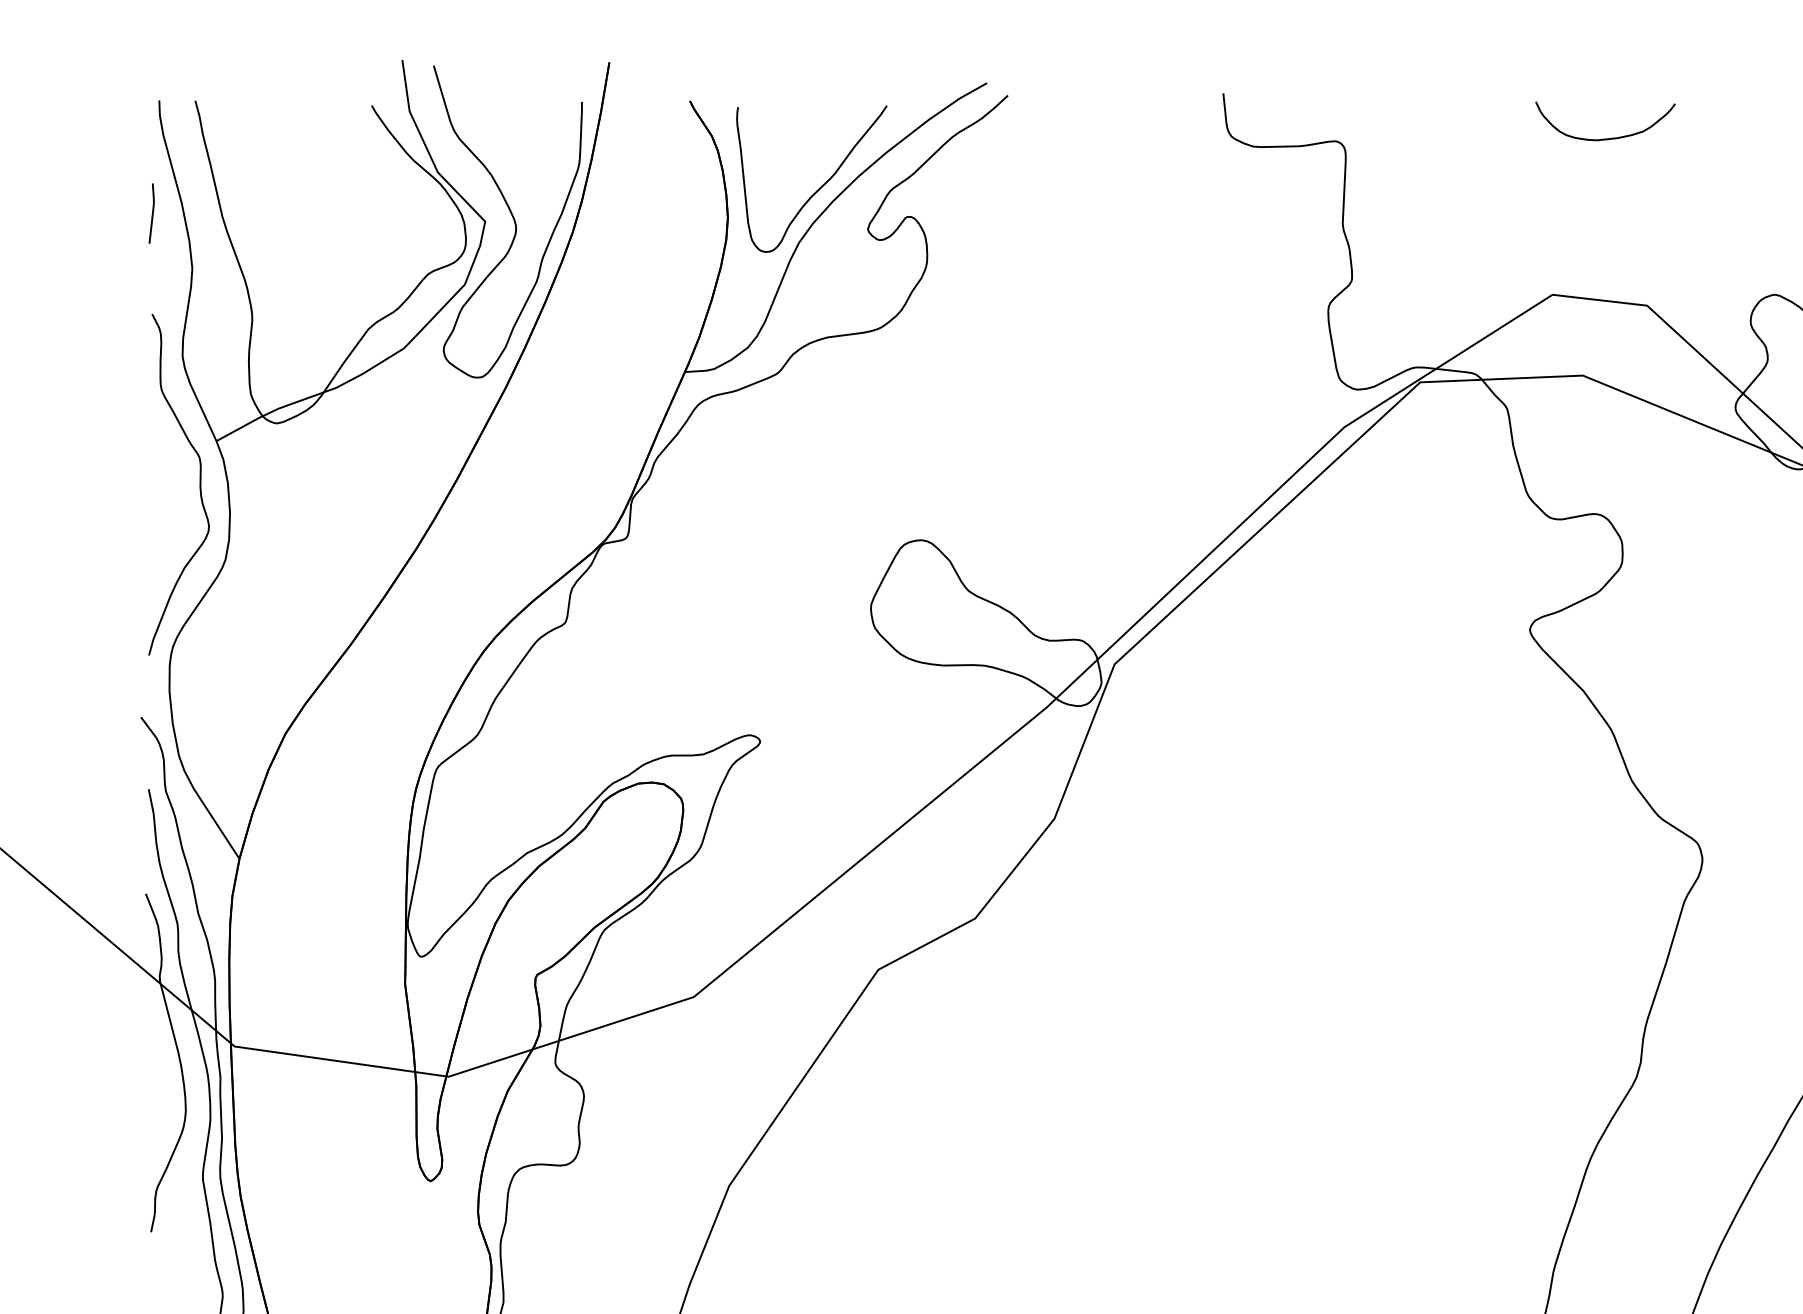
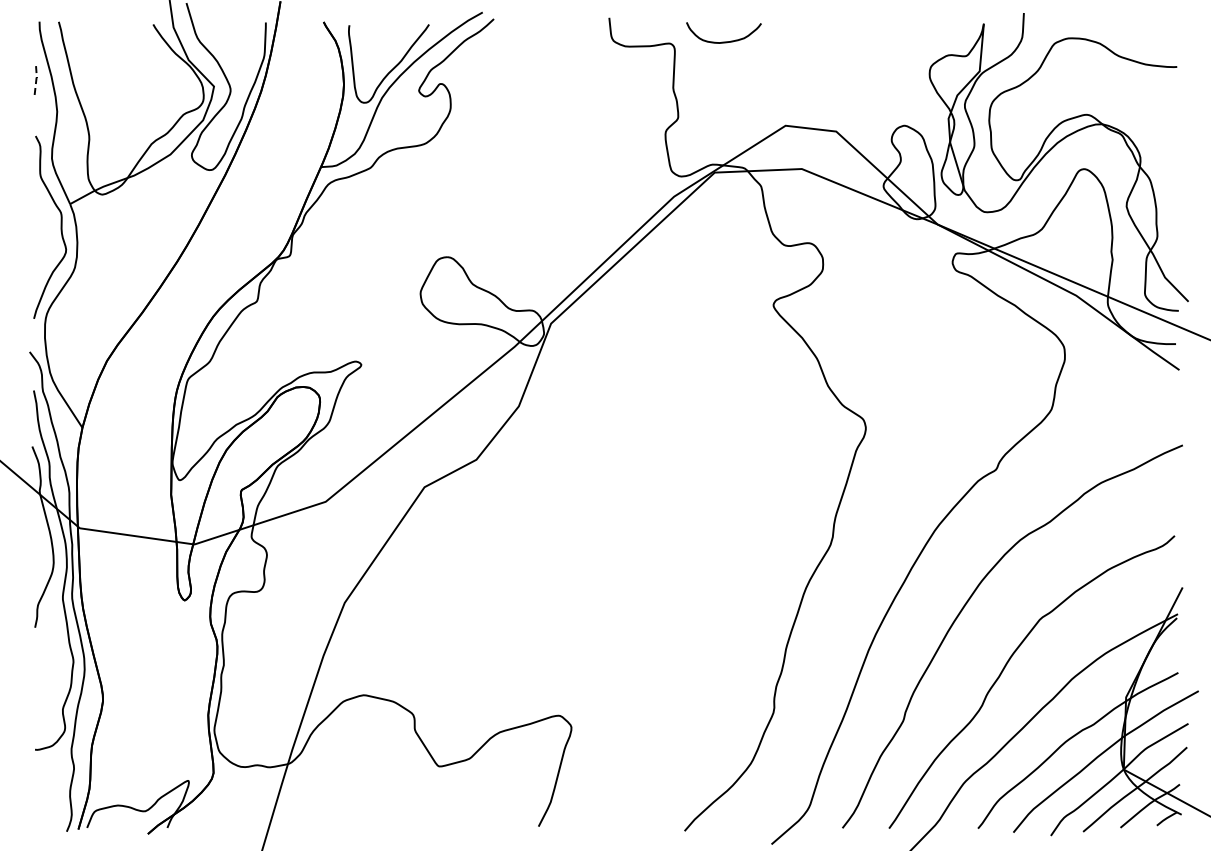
curve: (1604, 137) -> (723, 41), moved
line: (153, 212) -> (36, 81), solid -> dashed

